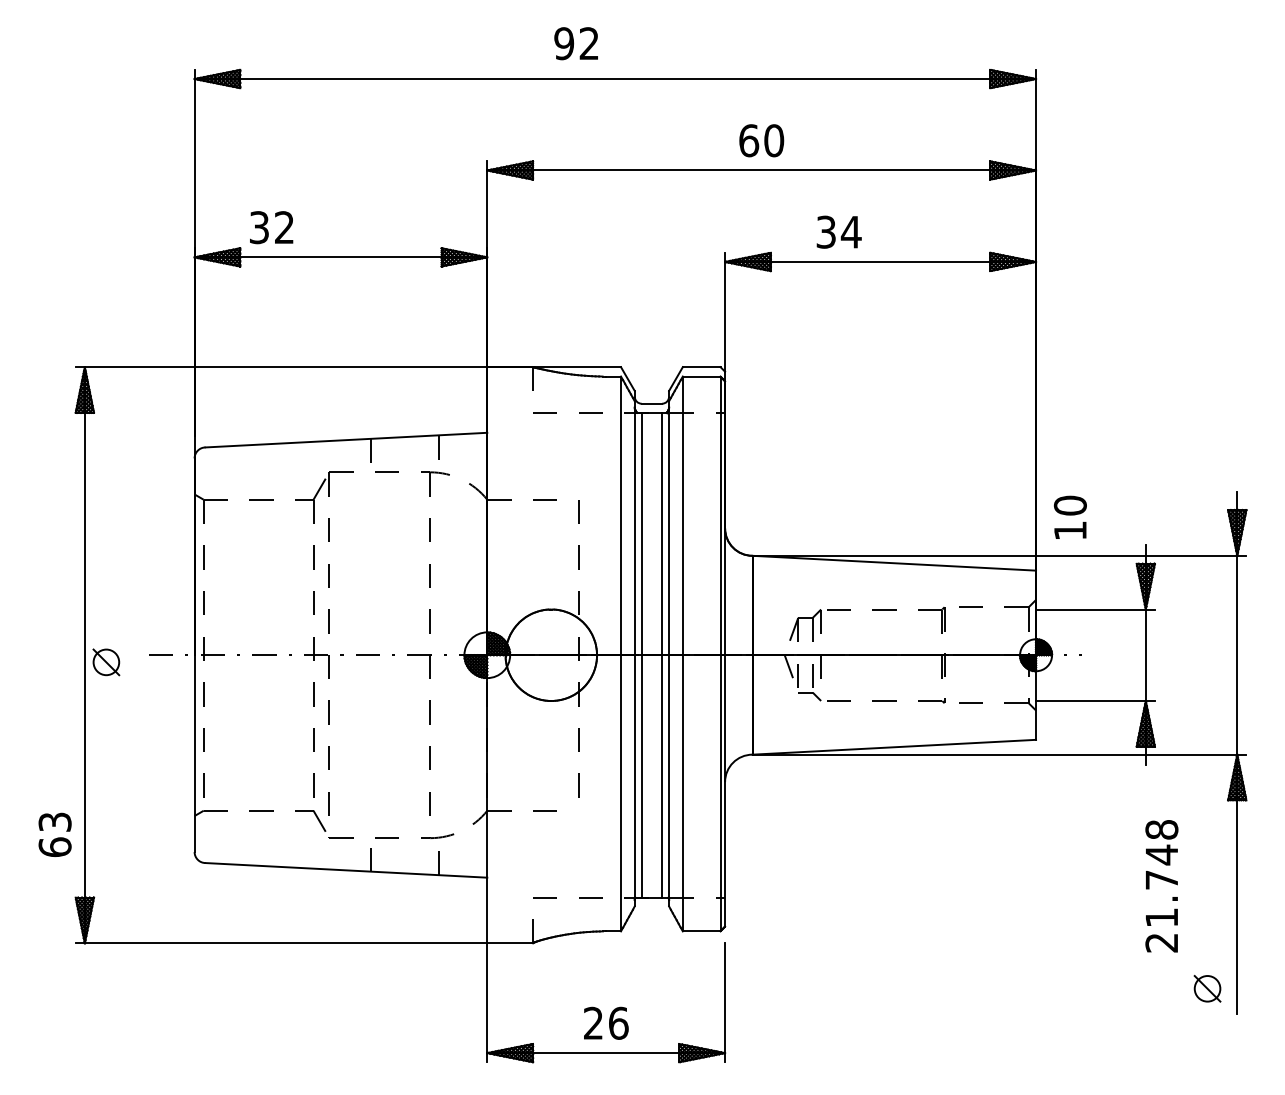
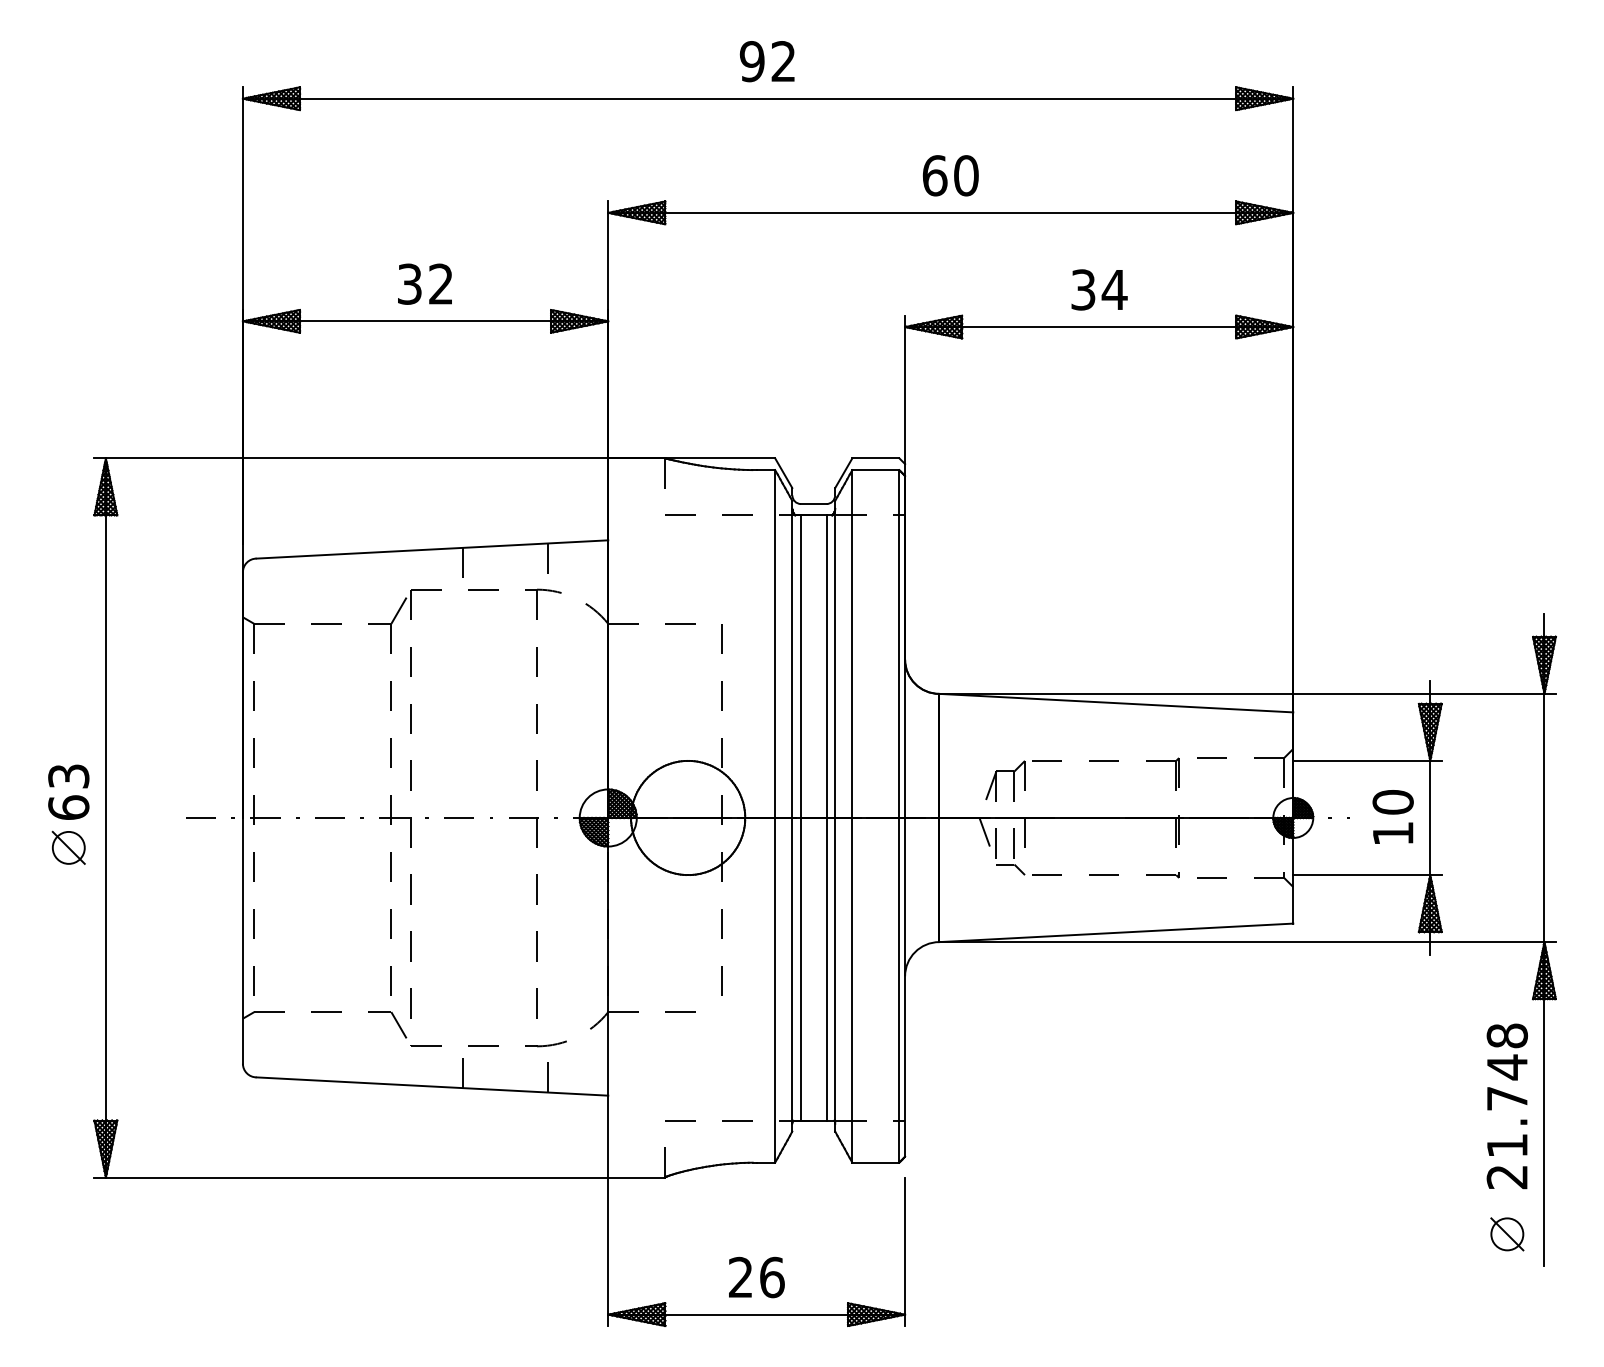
text: (575, 43) -> (766, 61), moved
text: (271, 227) -> (424, 283), moved
text: (839, 231) -> (1099, 289), moved
text: (1069, 517) -> (1392, 816), moved
part: (106, 662) -> (68, 847), moved
text: (54, 834) -> (68, 791), moved
text: (1161, 886) -> (1506, 1106), moved

